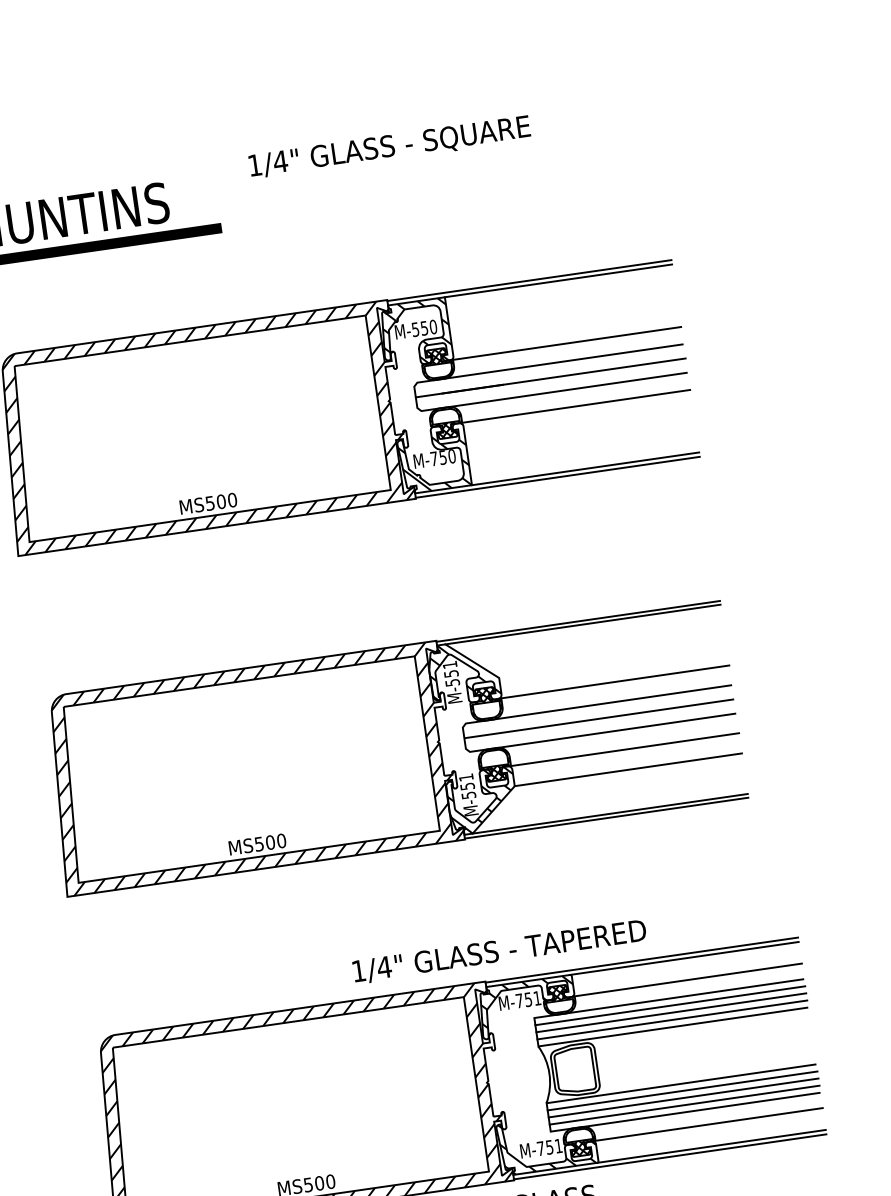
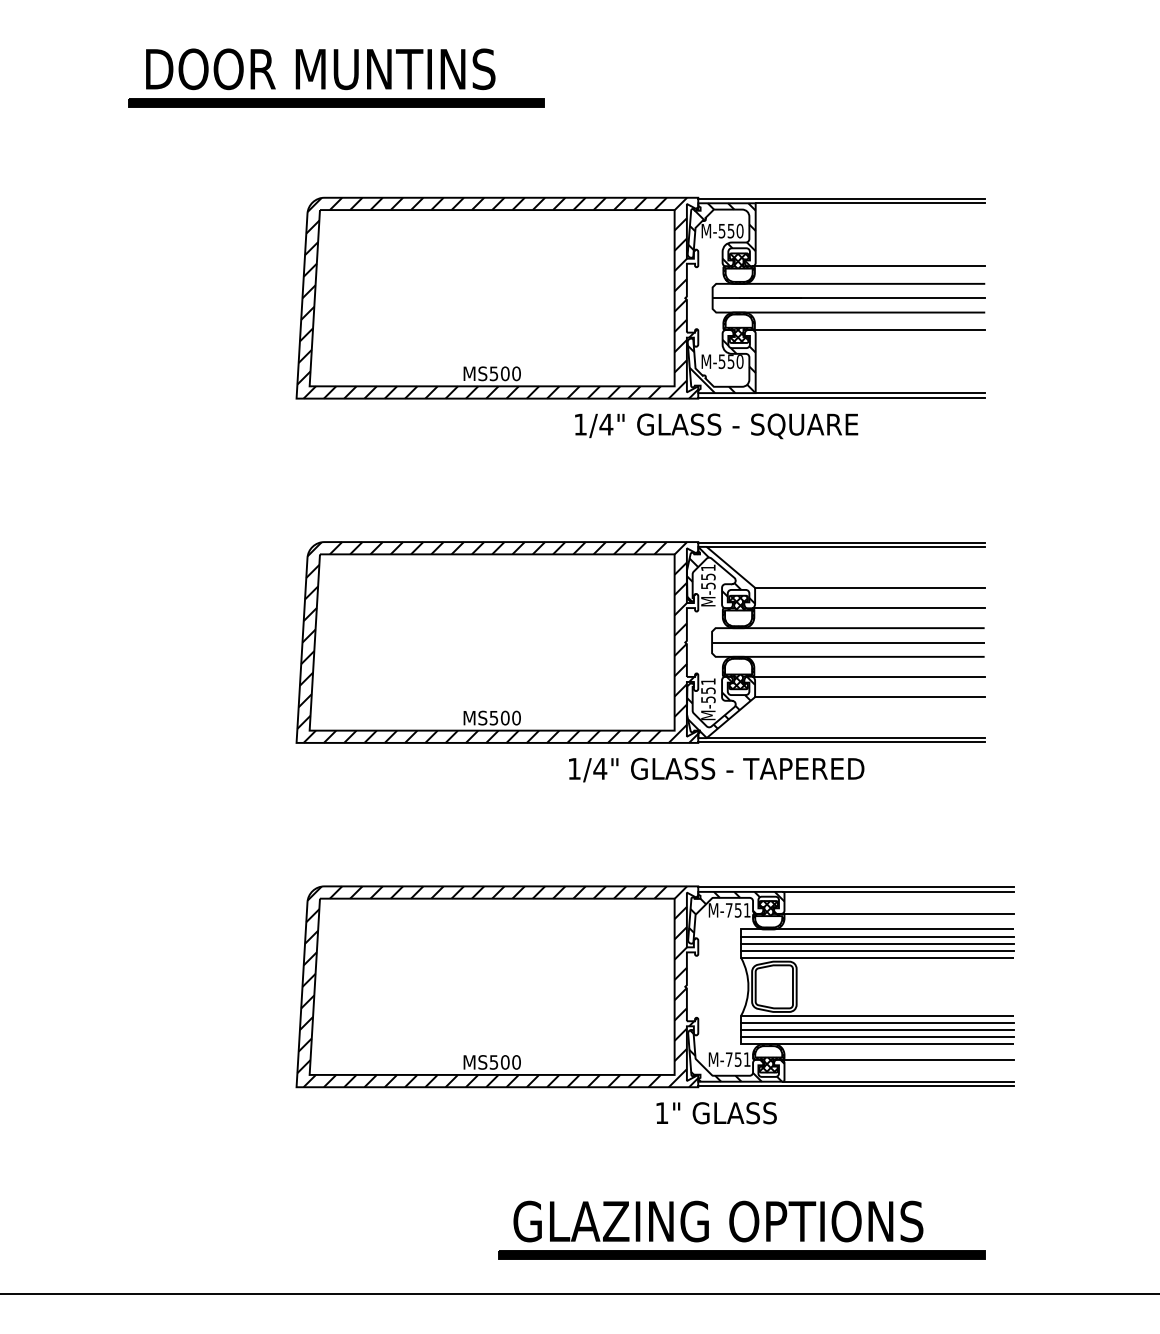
text: (389, 147) -> (716, 426), moved
text: (433, 458) -> (721, 361), M-750 -> M-550
line: (612, 661) -> (869, 587), added
text: (499, 951) -> (716, 769), moved

